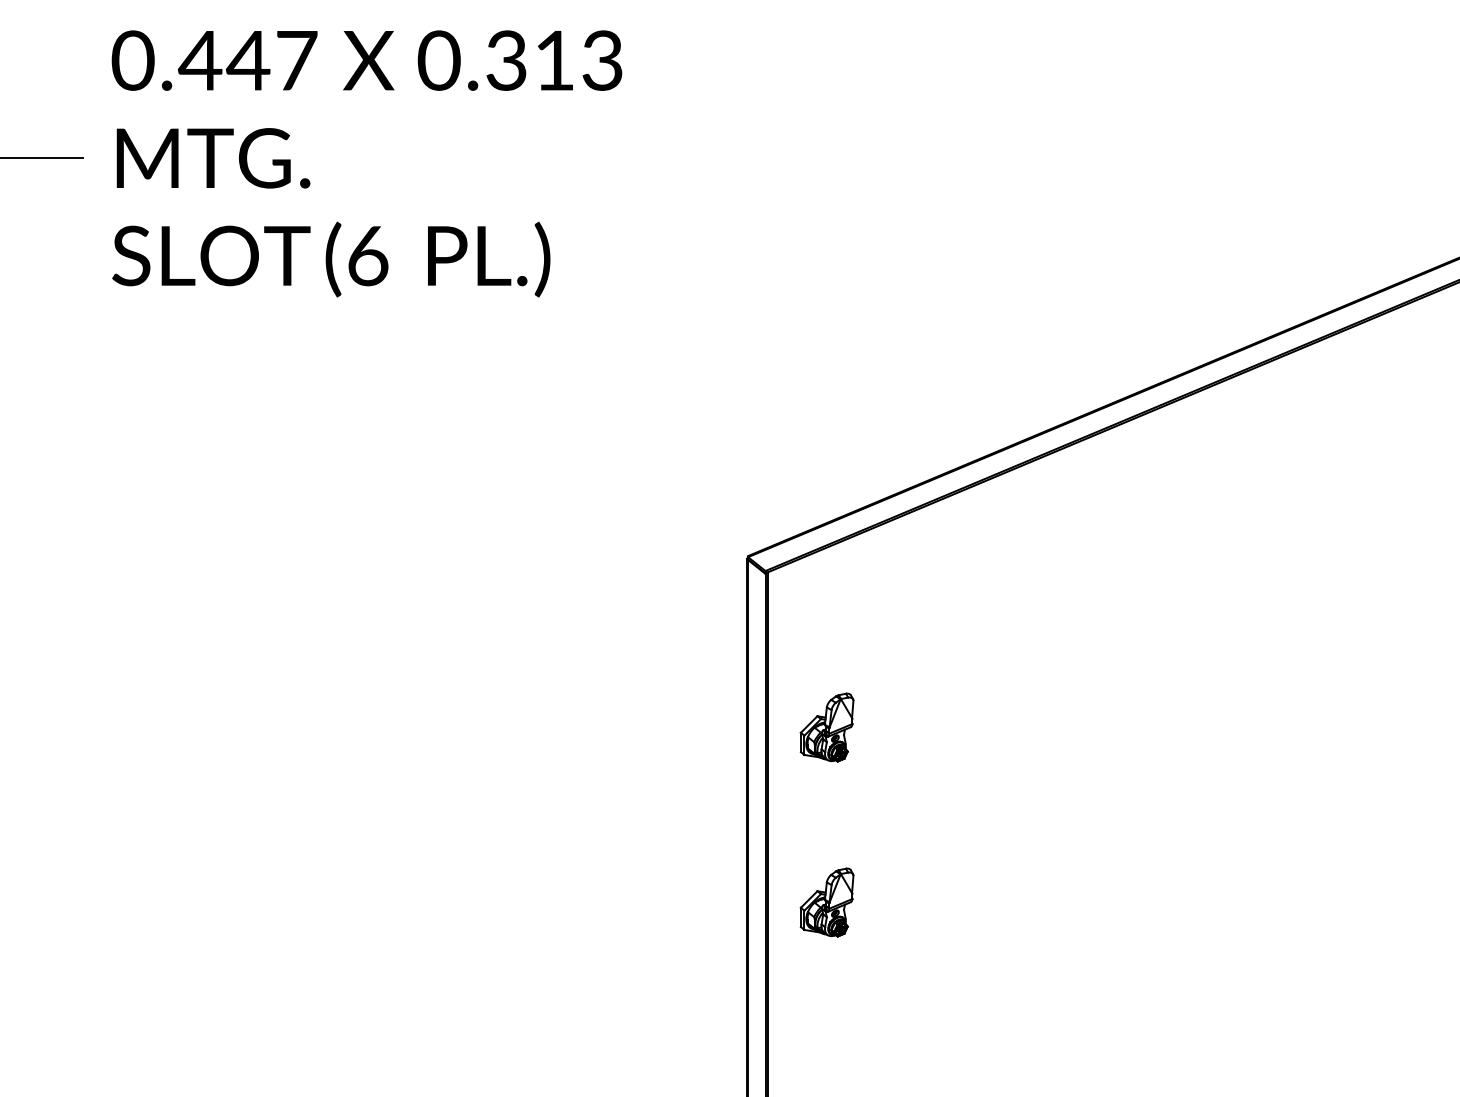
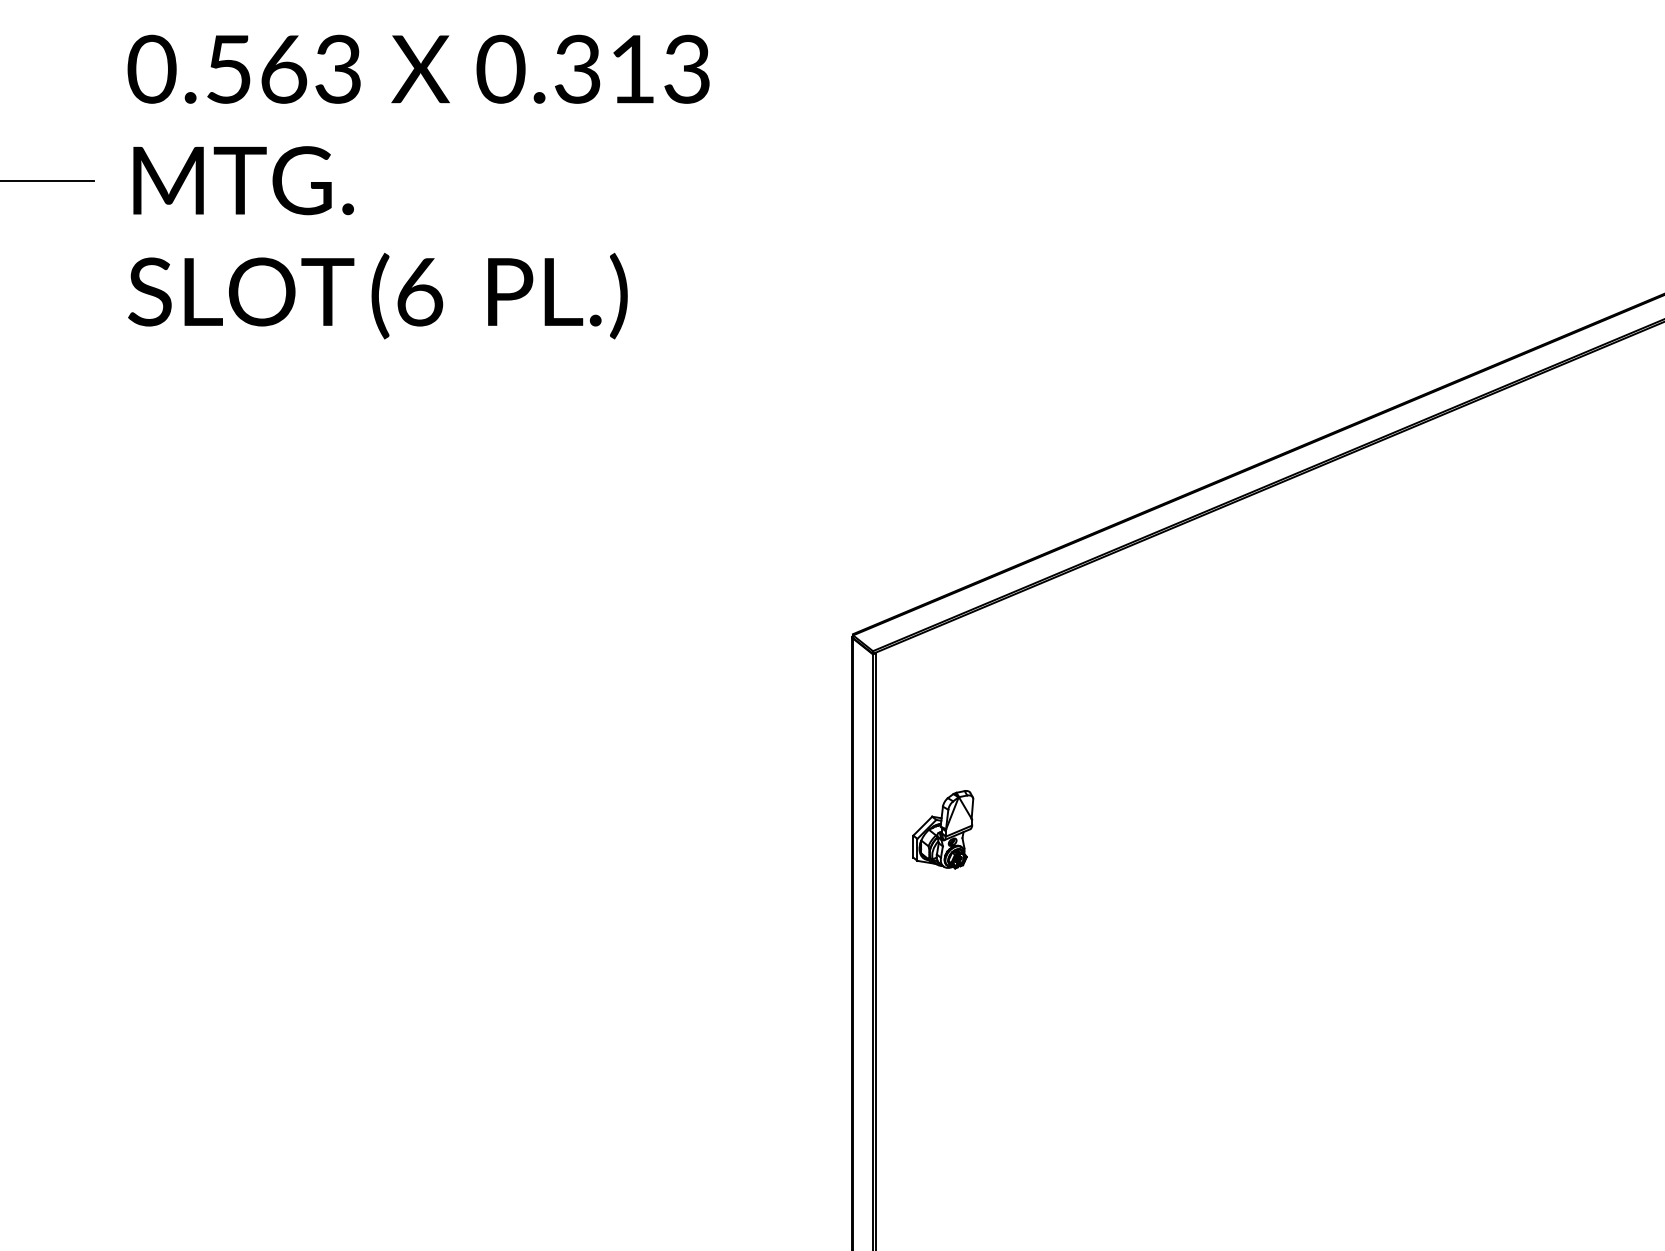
text: (247, 60) -> (282, 69), 0.447 -> 0.563
part: (826, 902) -> (942, 1029), removed

